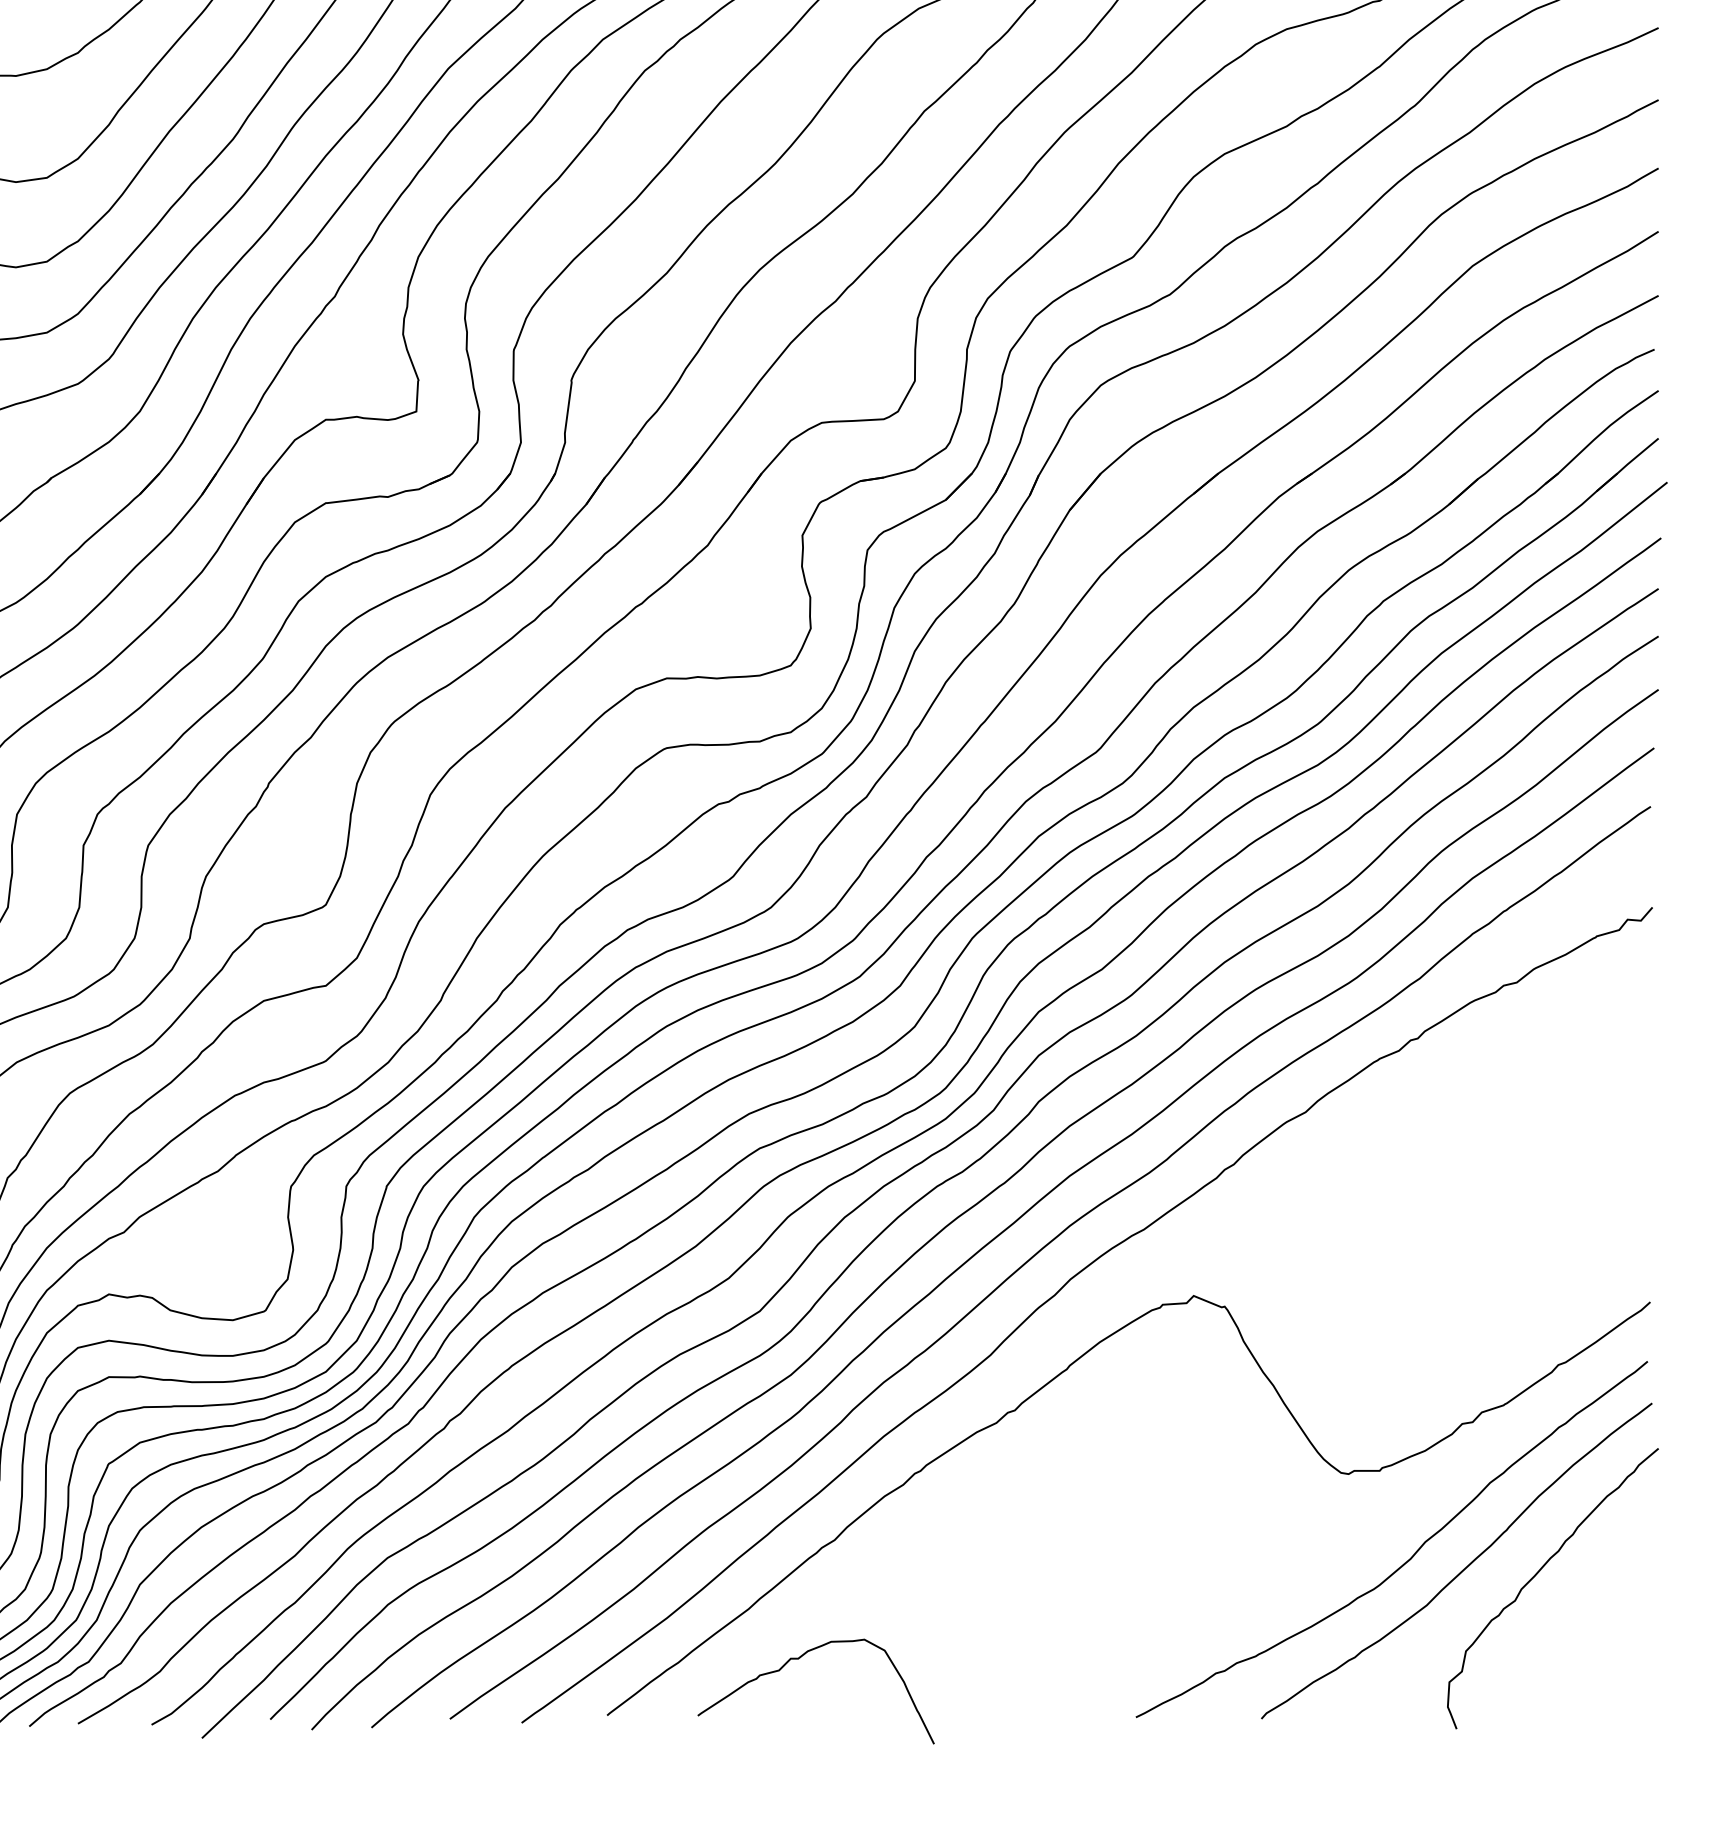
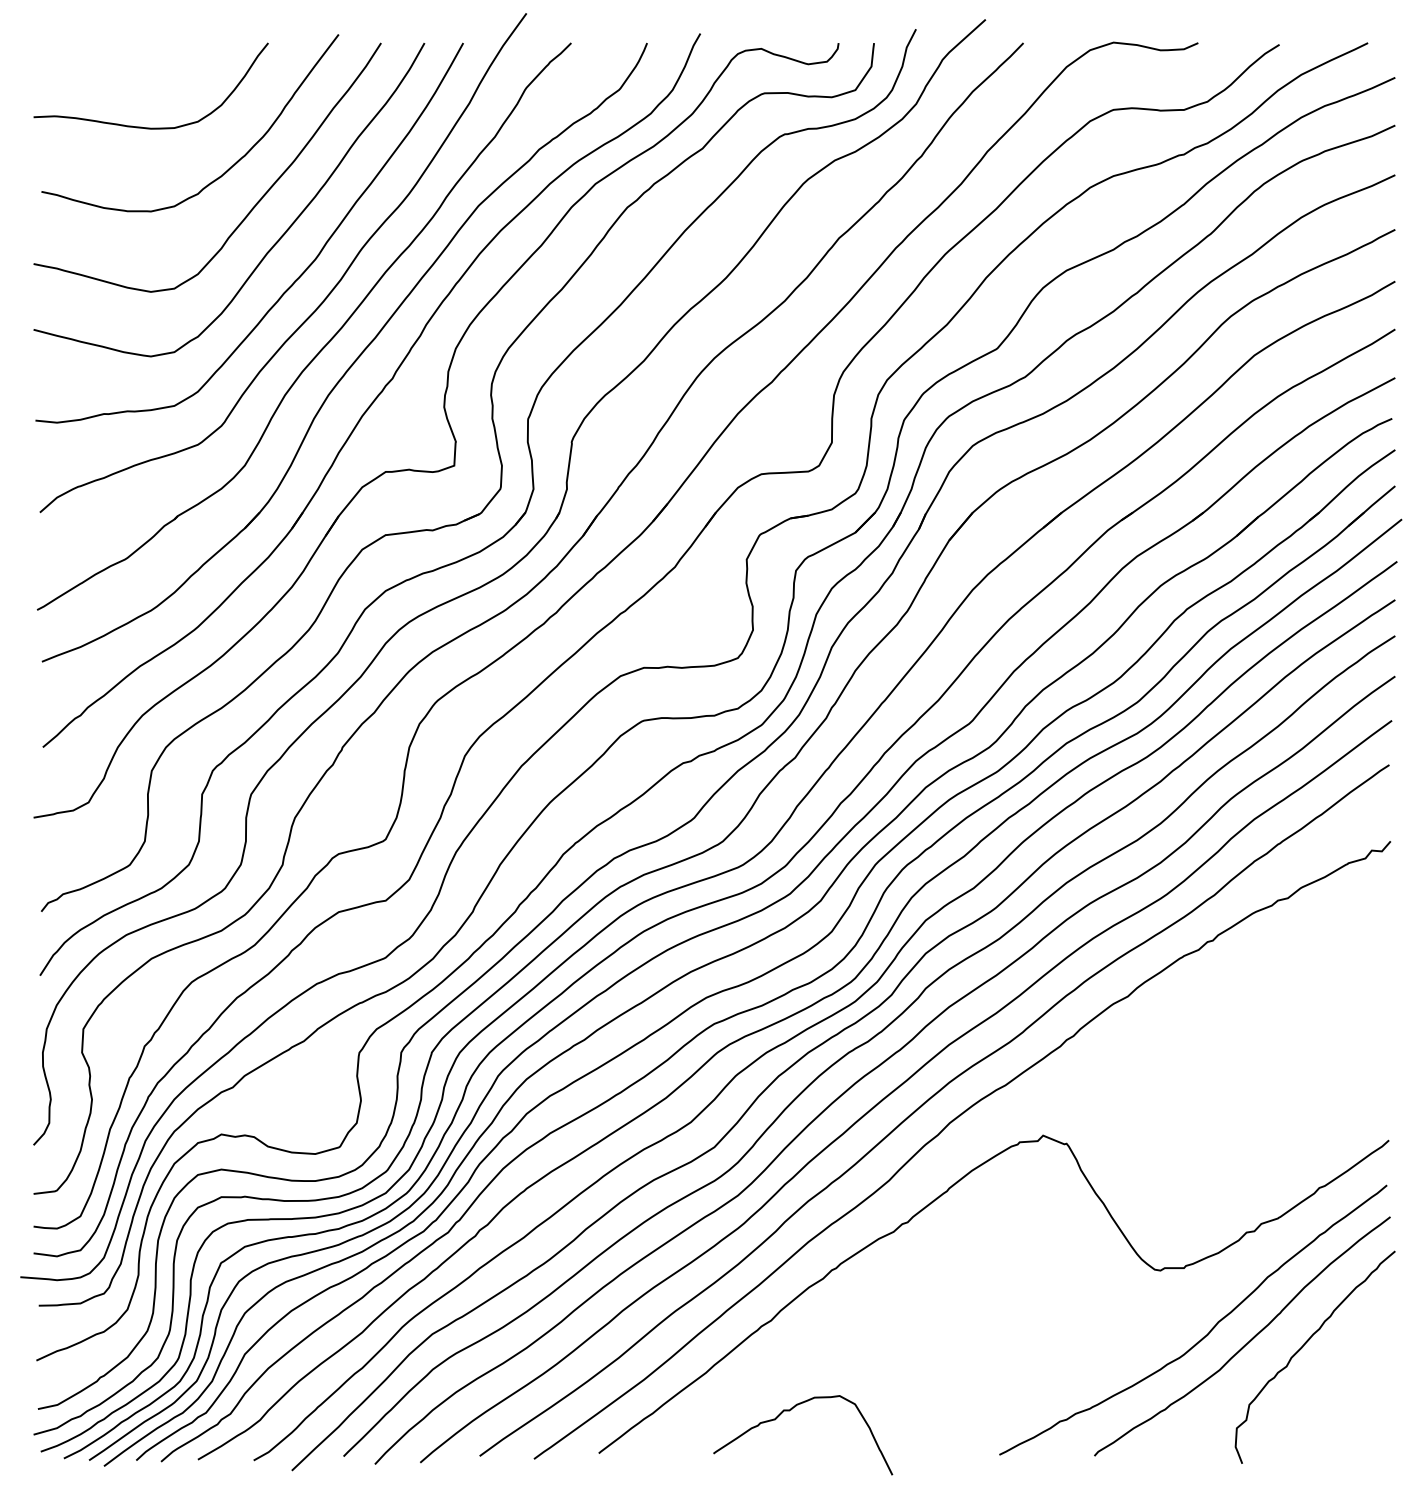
curve: (800, 1658) -> (791, 1410), moved

